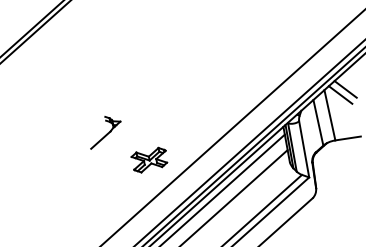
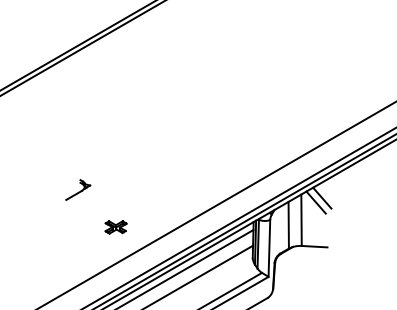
part: (105, 130) -> (78, 189), size x0.7
part: (149, 160) -> (115, 227), size x0.6

